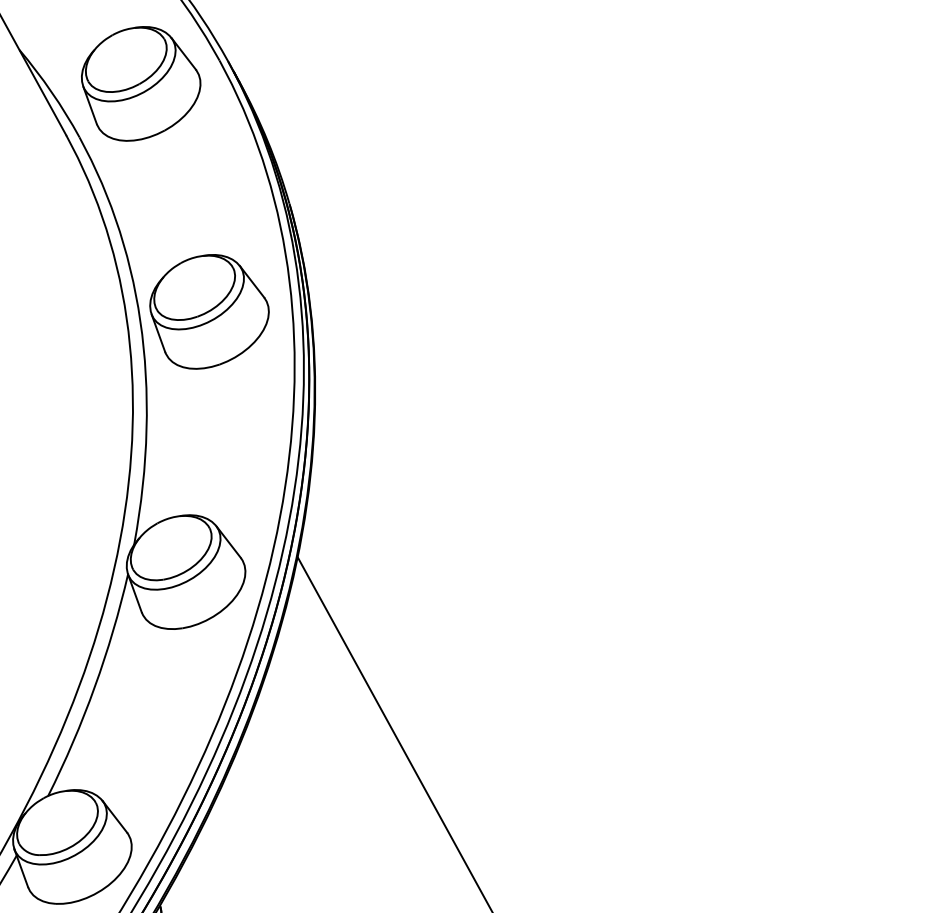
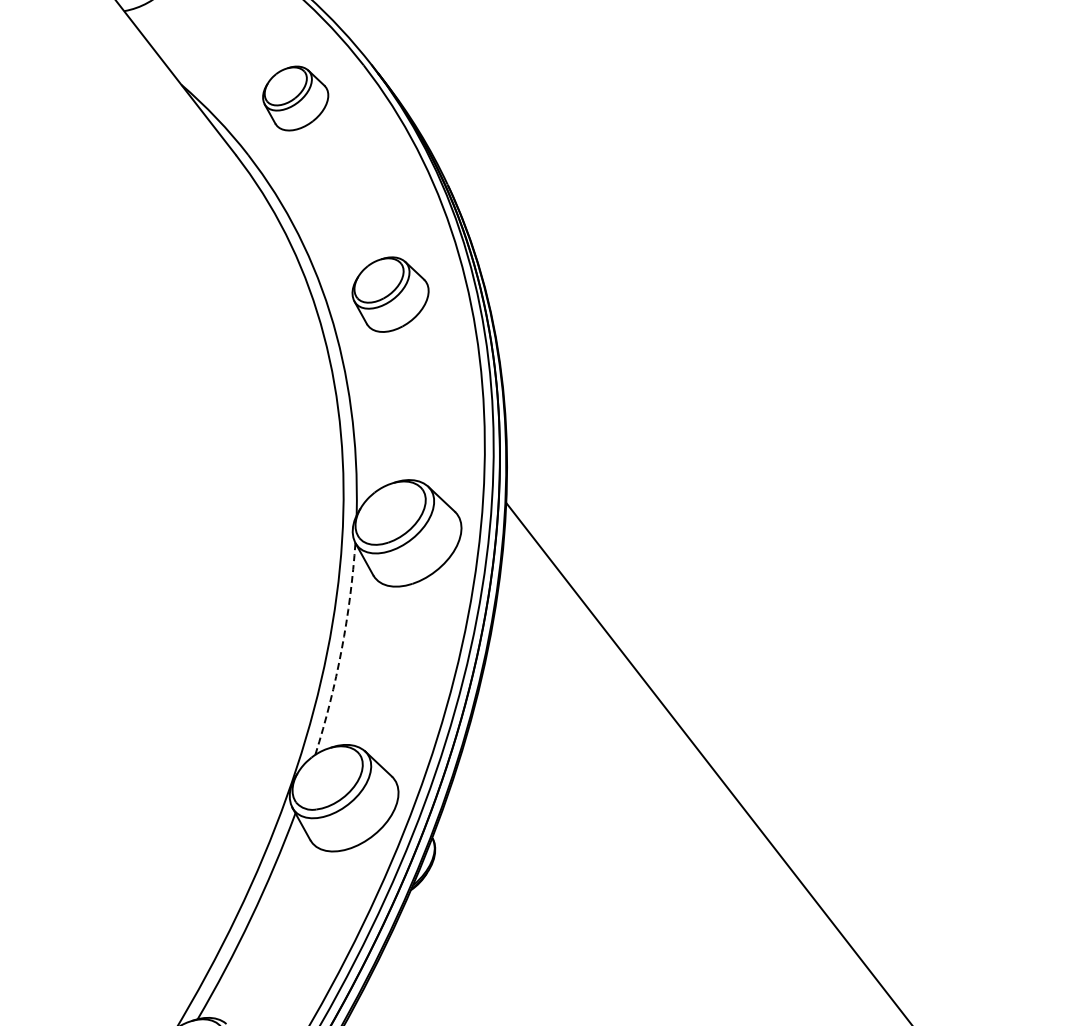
part: (140, 84) -> (295, 98), size x0.6
part: (208, 312) -> (390, 294), size x0.7
arc: (94, 686) -> (341, 649), solid -> dashed

